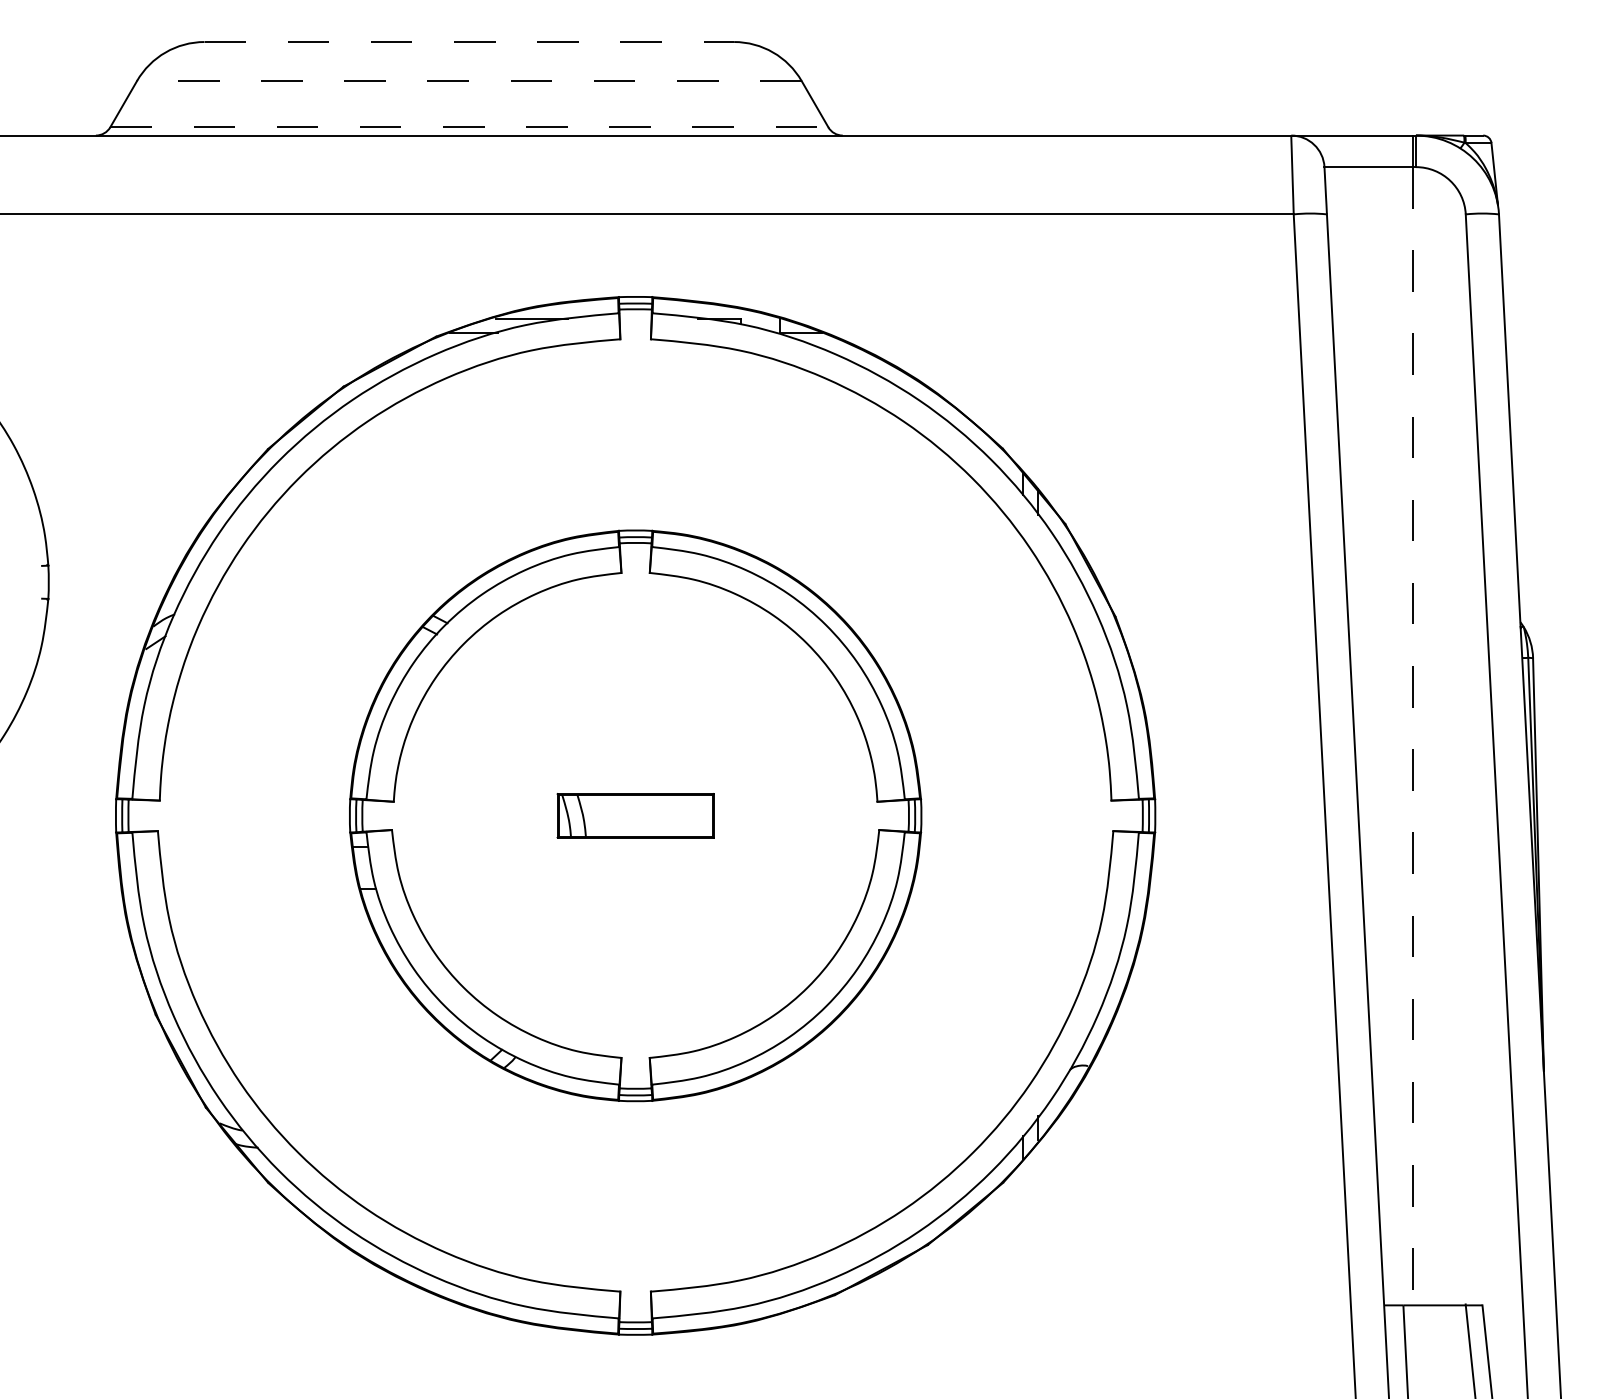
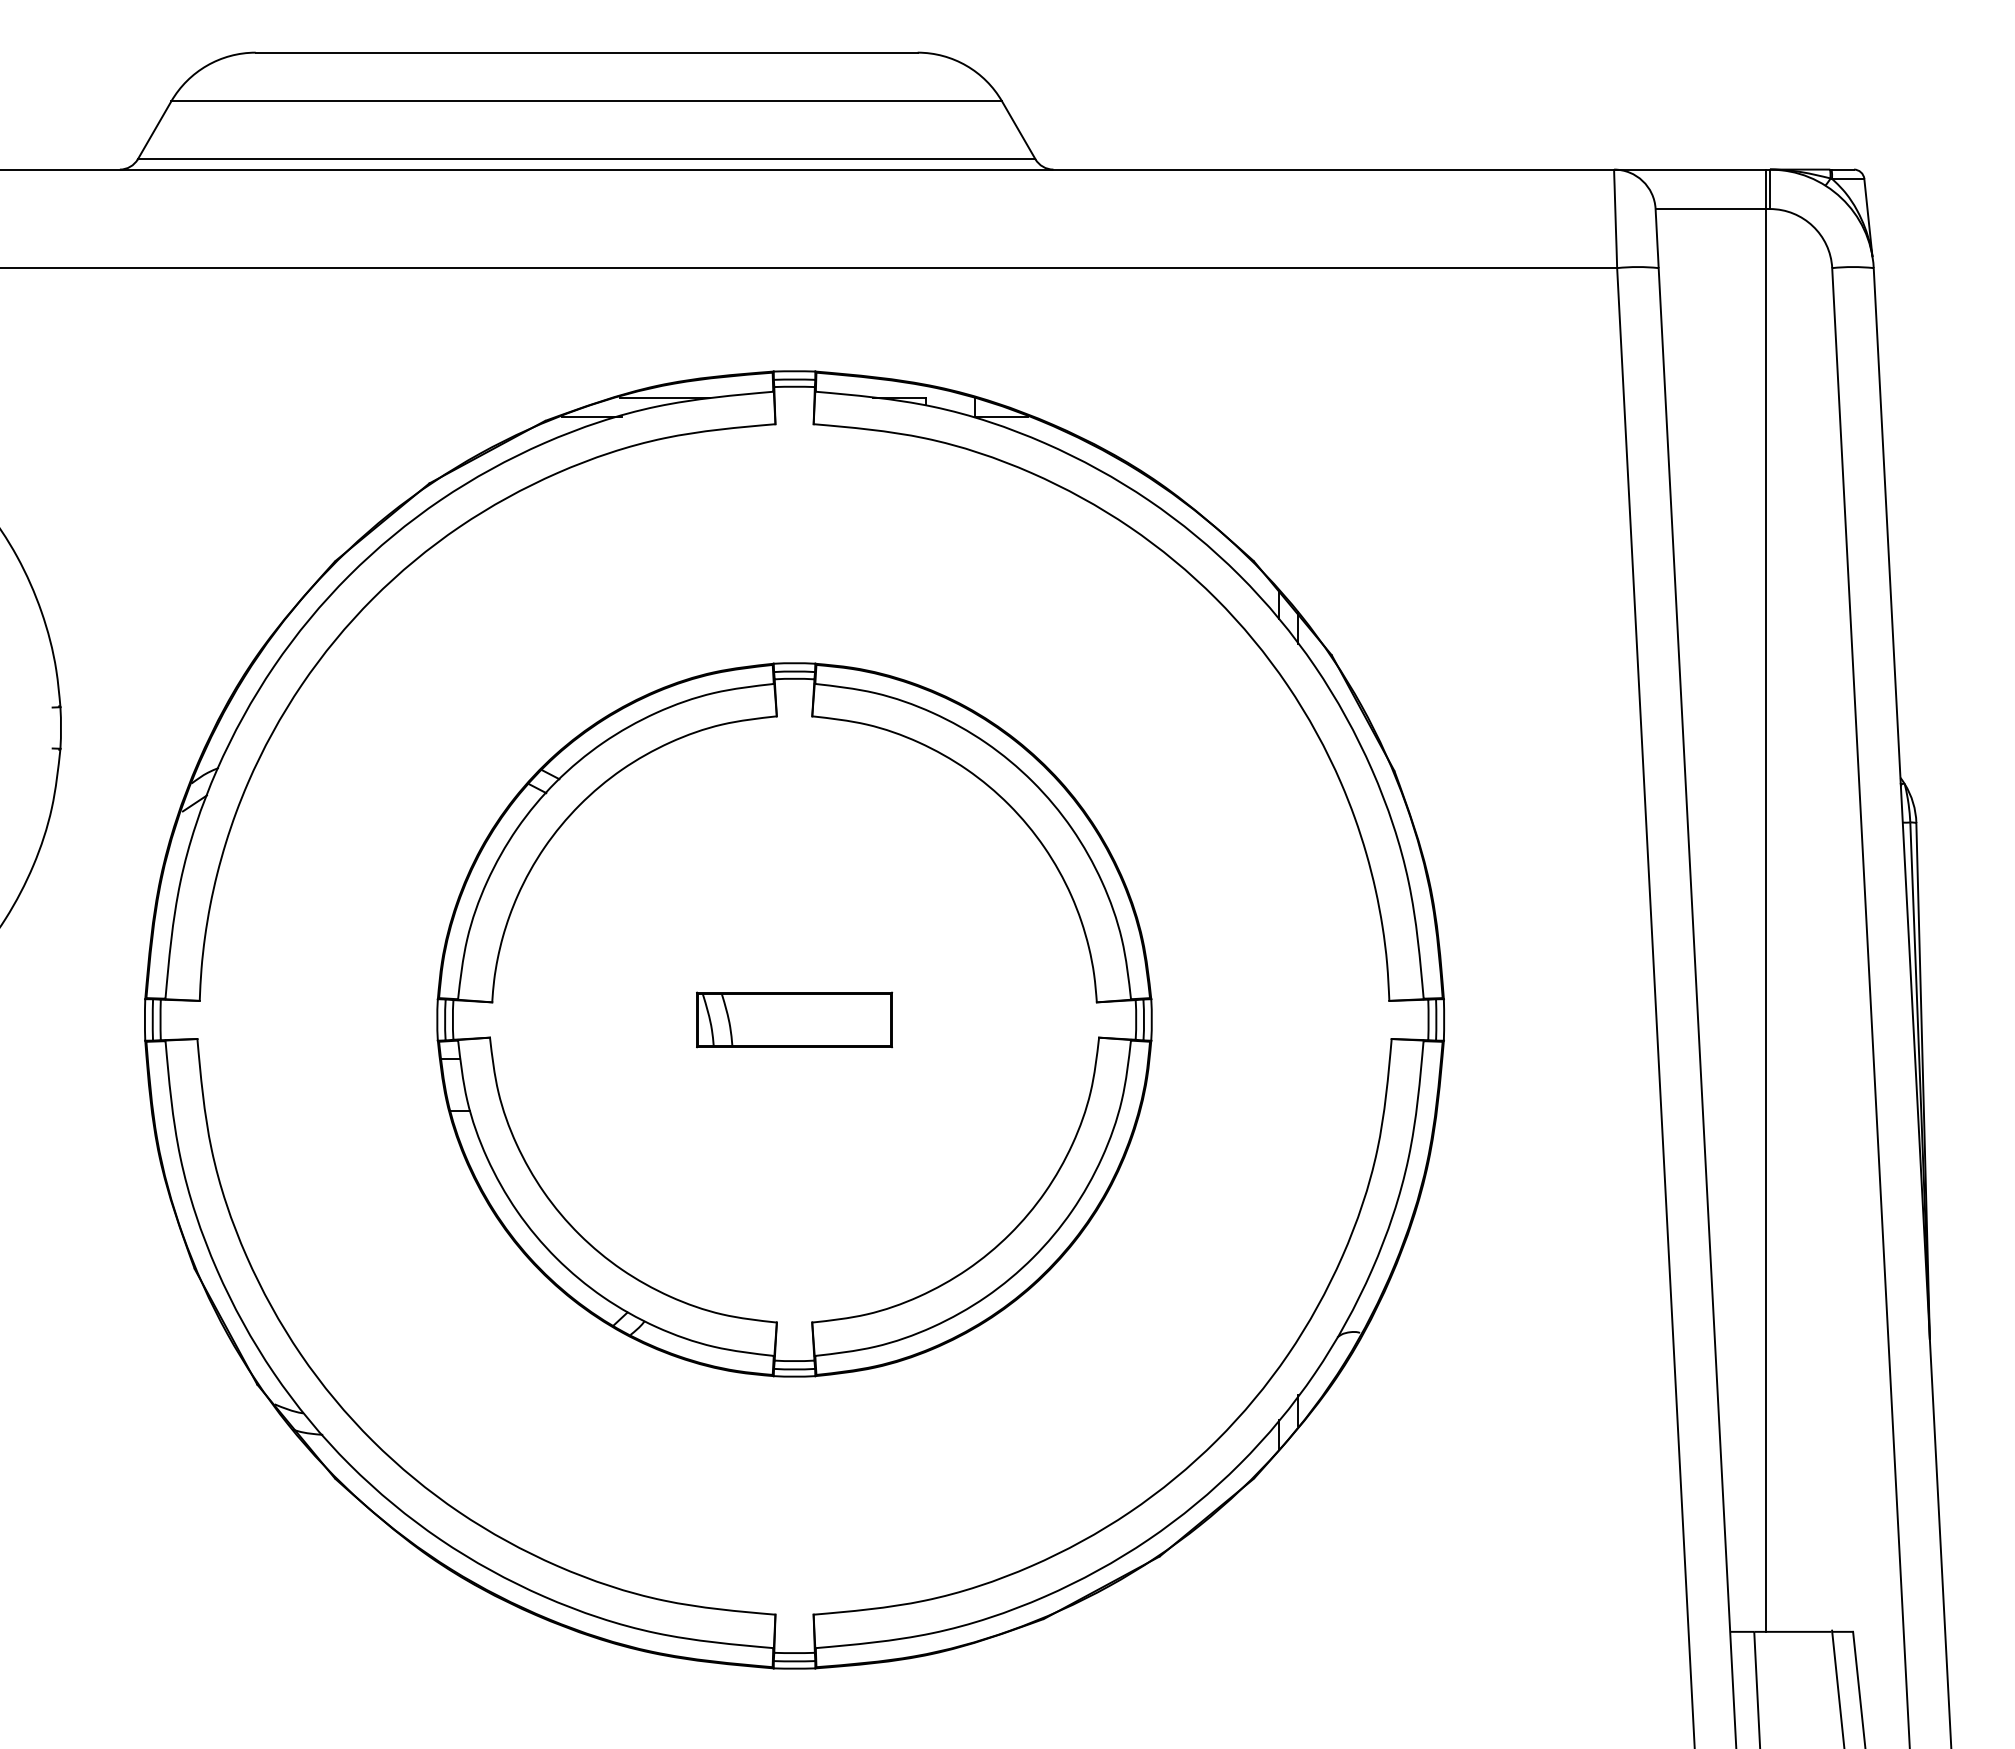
line: (469, 41) -> (586, 52), dashed -> solid
line: (469, 81) -> (586, 101), dashed -> solid
line: (469, 127) -> (586, 159), dashed -> solid
line: (1413, 736) -> (1766, 920), dashed -> solid

